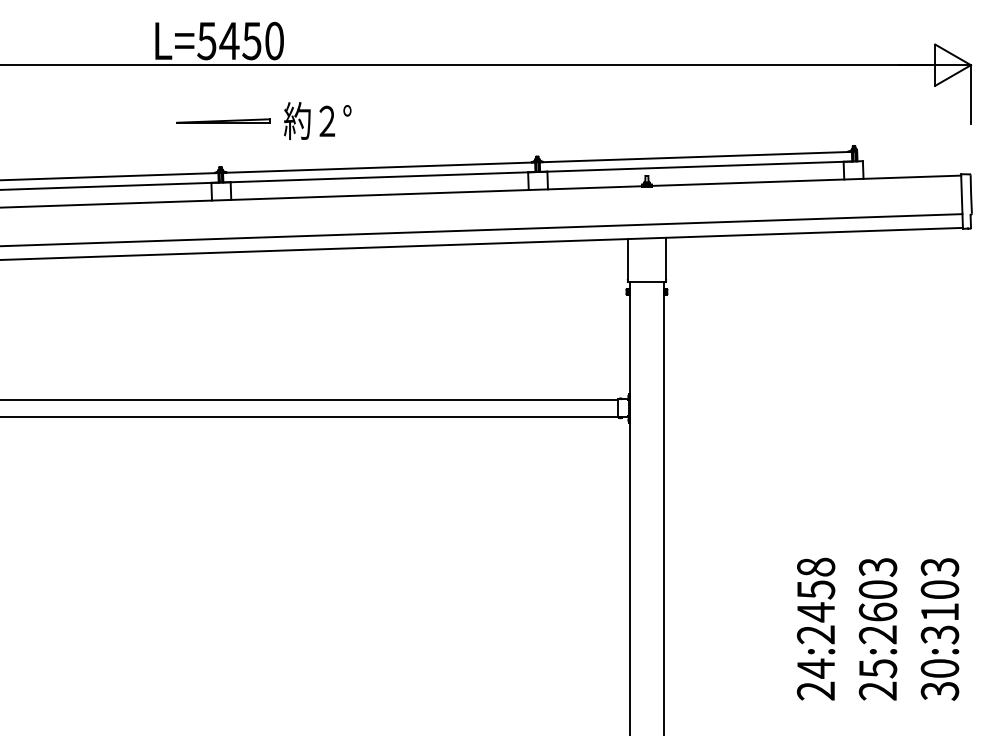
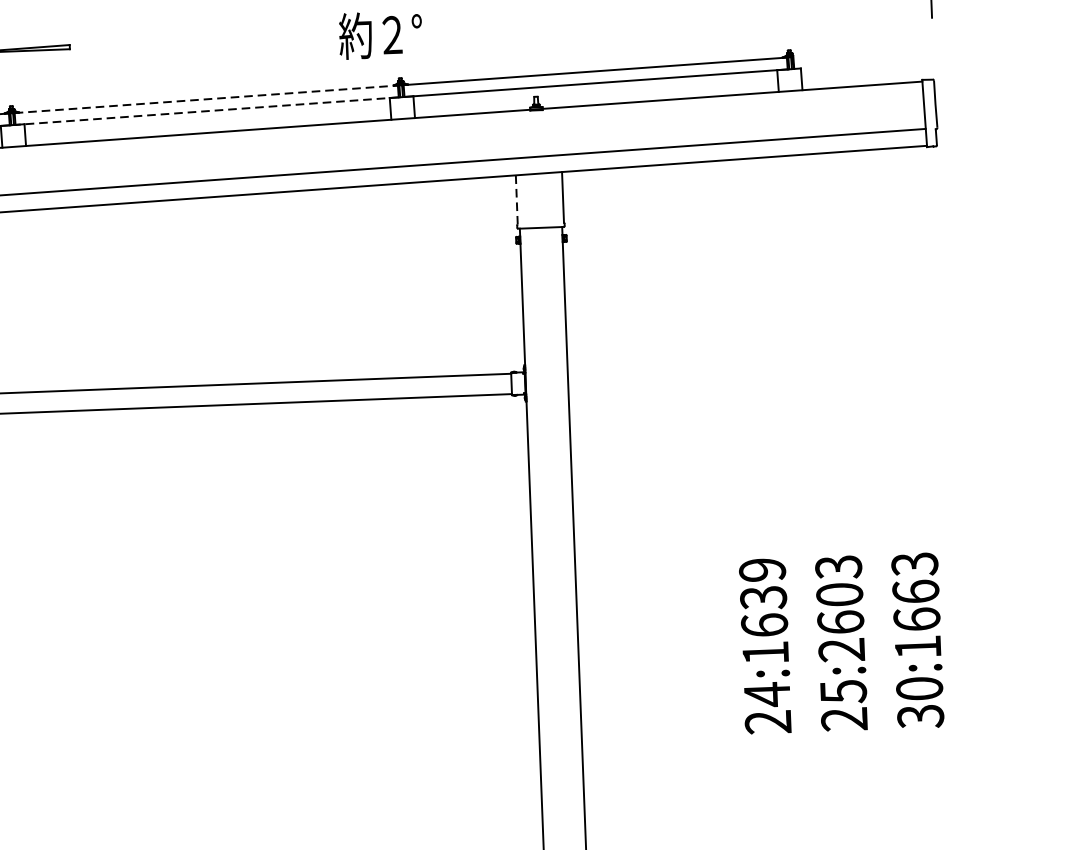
text: (317, 120) -> (380, 34), moved
line: (379, 167) -> (206, 99), solid -> dashed
line: (378, 177) -> (206, 111), solid -> dashed
line: (628, 258) -> (517, 199), solid -> dashed
text: (815, 600) -> (763, 610), 24:2458 -> 24:1639
text: (939, 612) -> (916, 619), 30:3103 -> 30:1663

